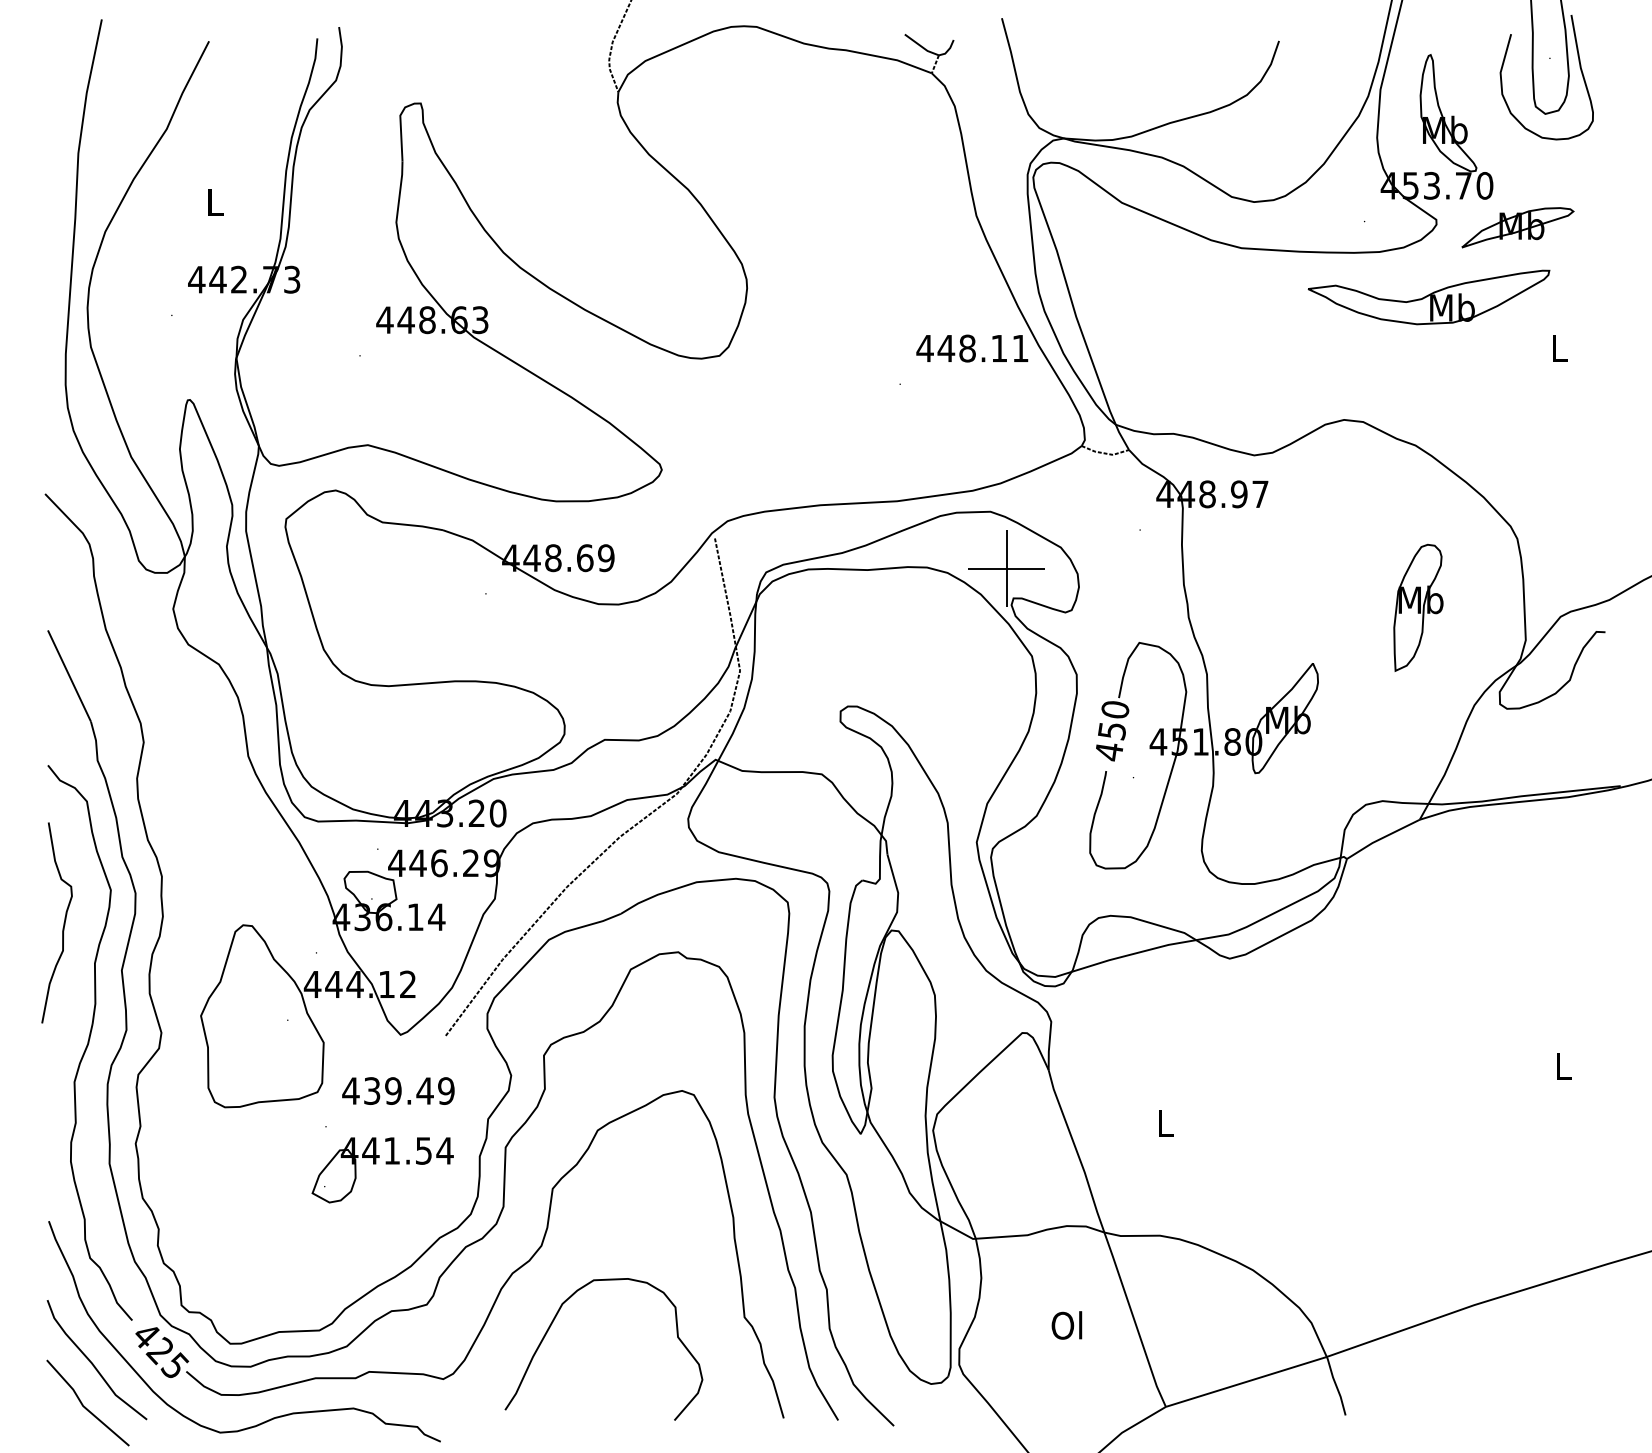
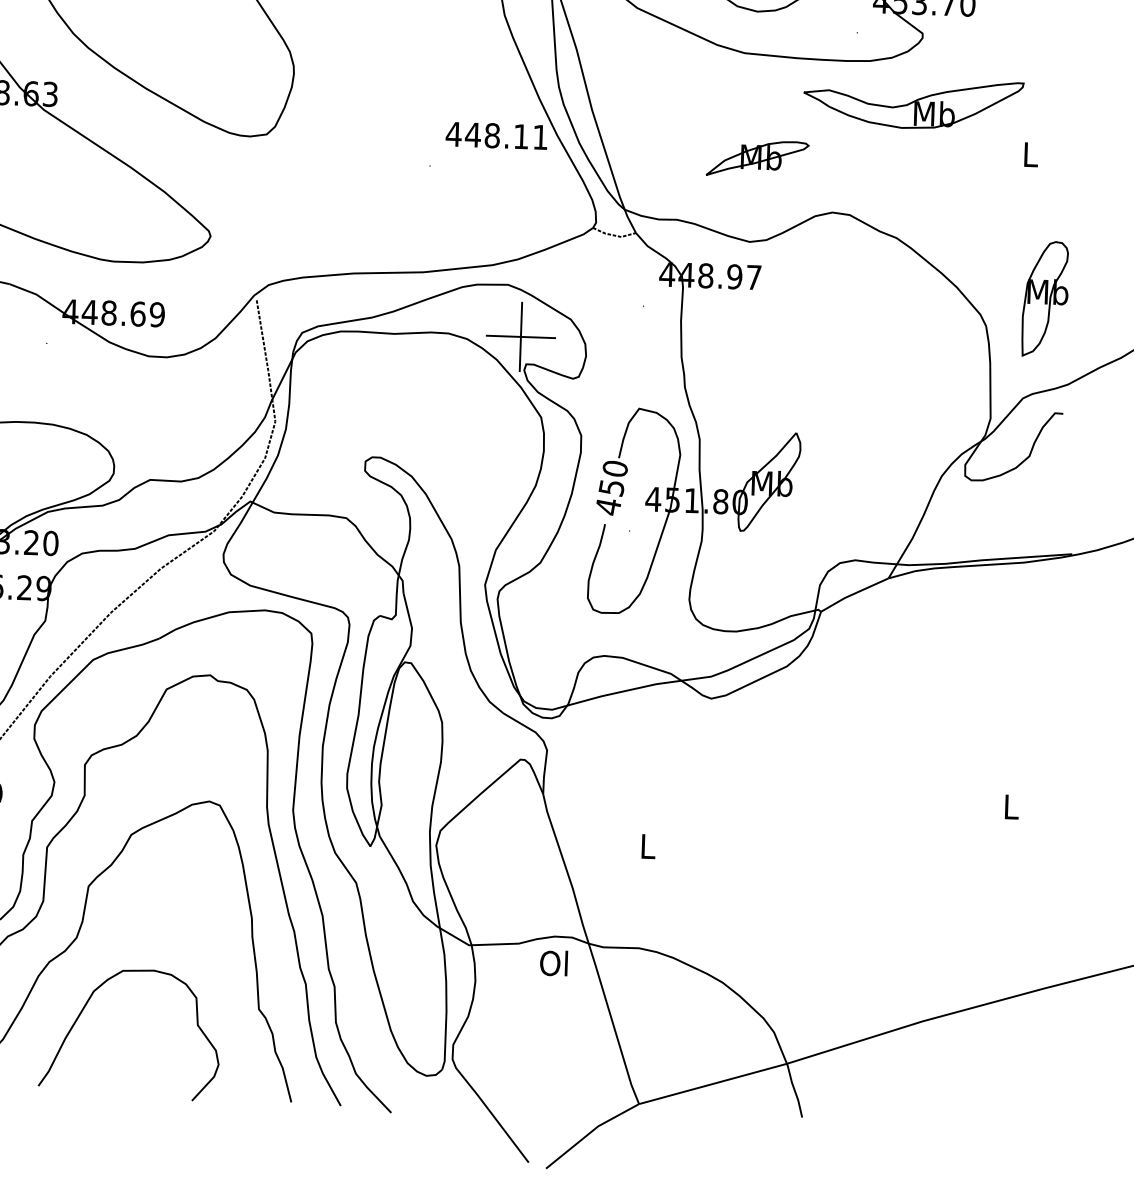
part: (1517, 227) -> (757, 158), moved
part: (1418, 607) -> (1045, 298), moved
text: (1066, 1325) -> (553, 963), moved

